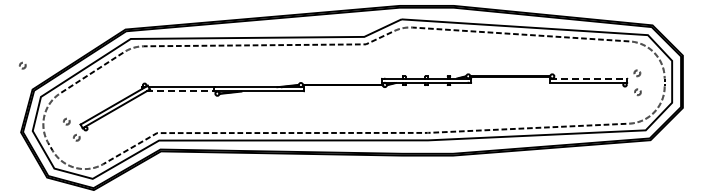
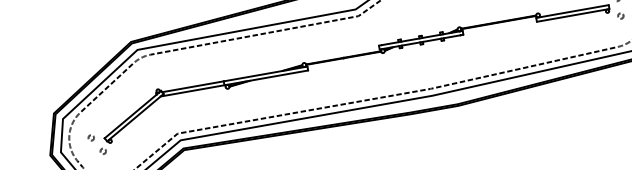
circle: (22, 65) -> (40, 92), removed
line: (589, 78) -> (573, 11), dashed -> solid
line: (181, 91) -> (193, 90), dashed -> solid

